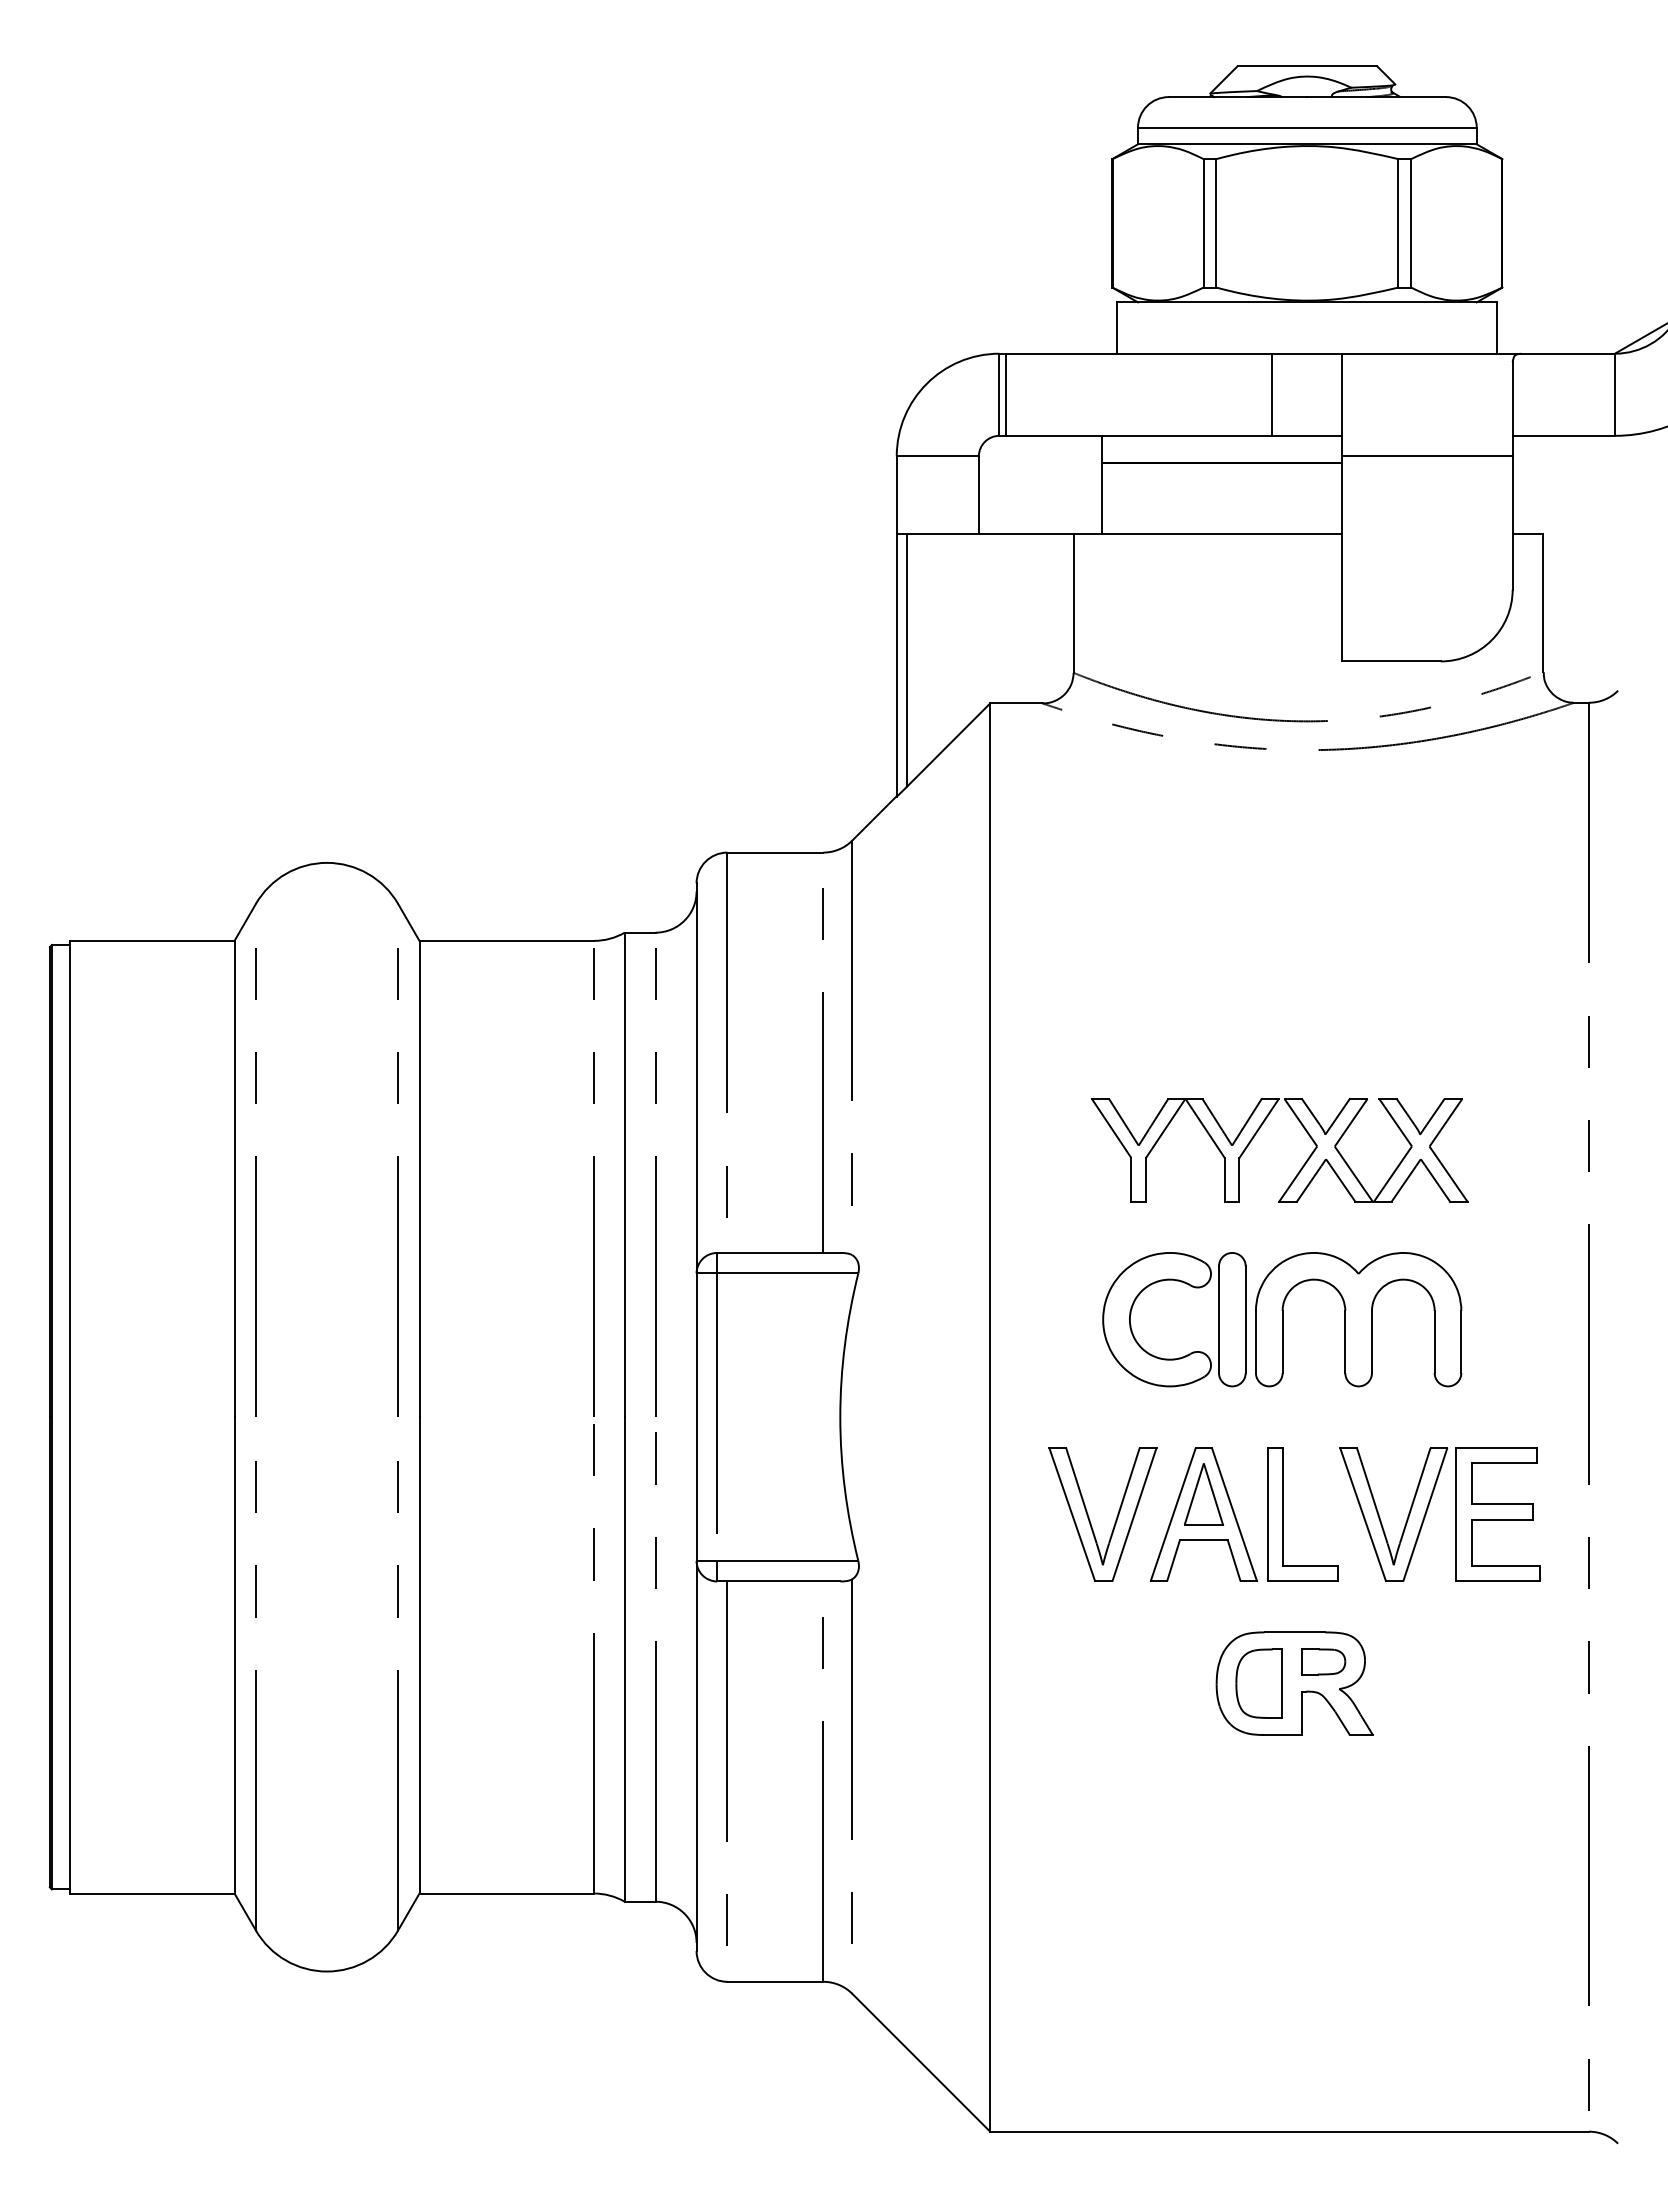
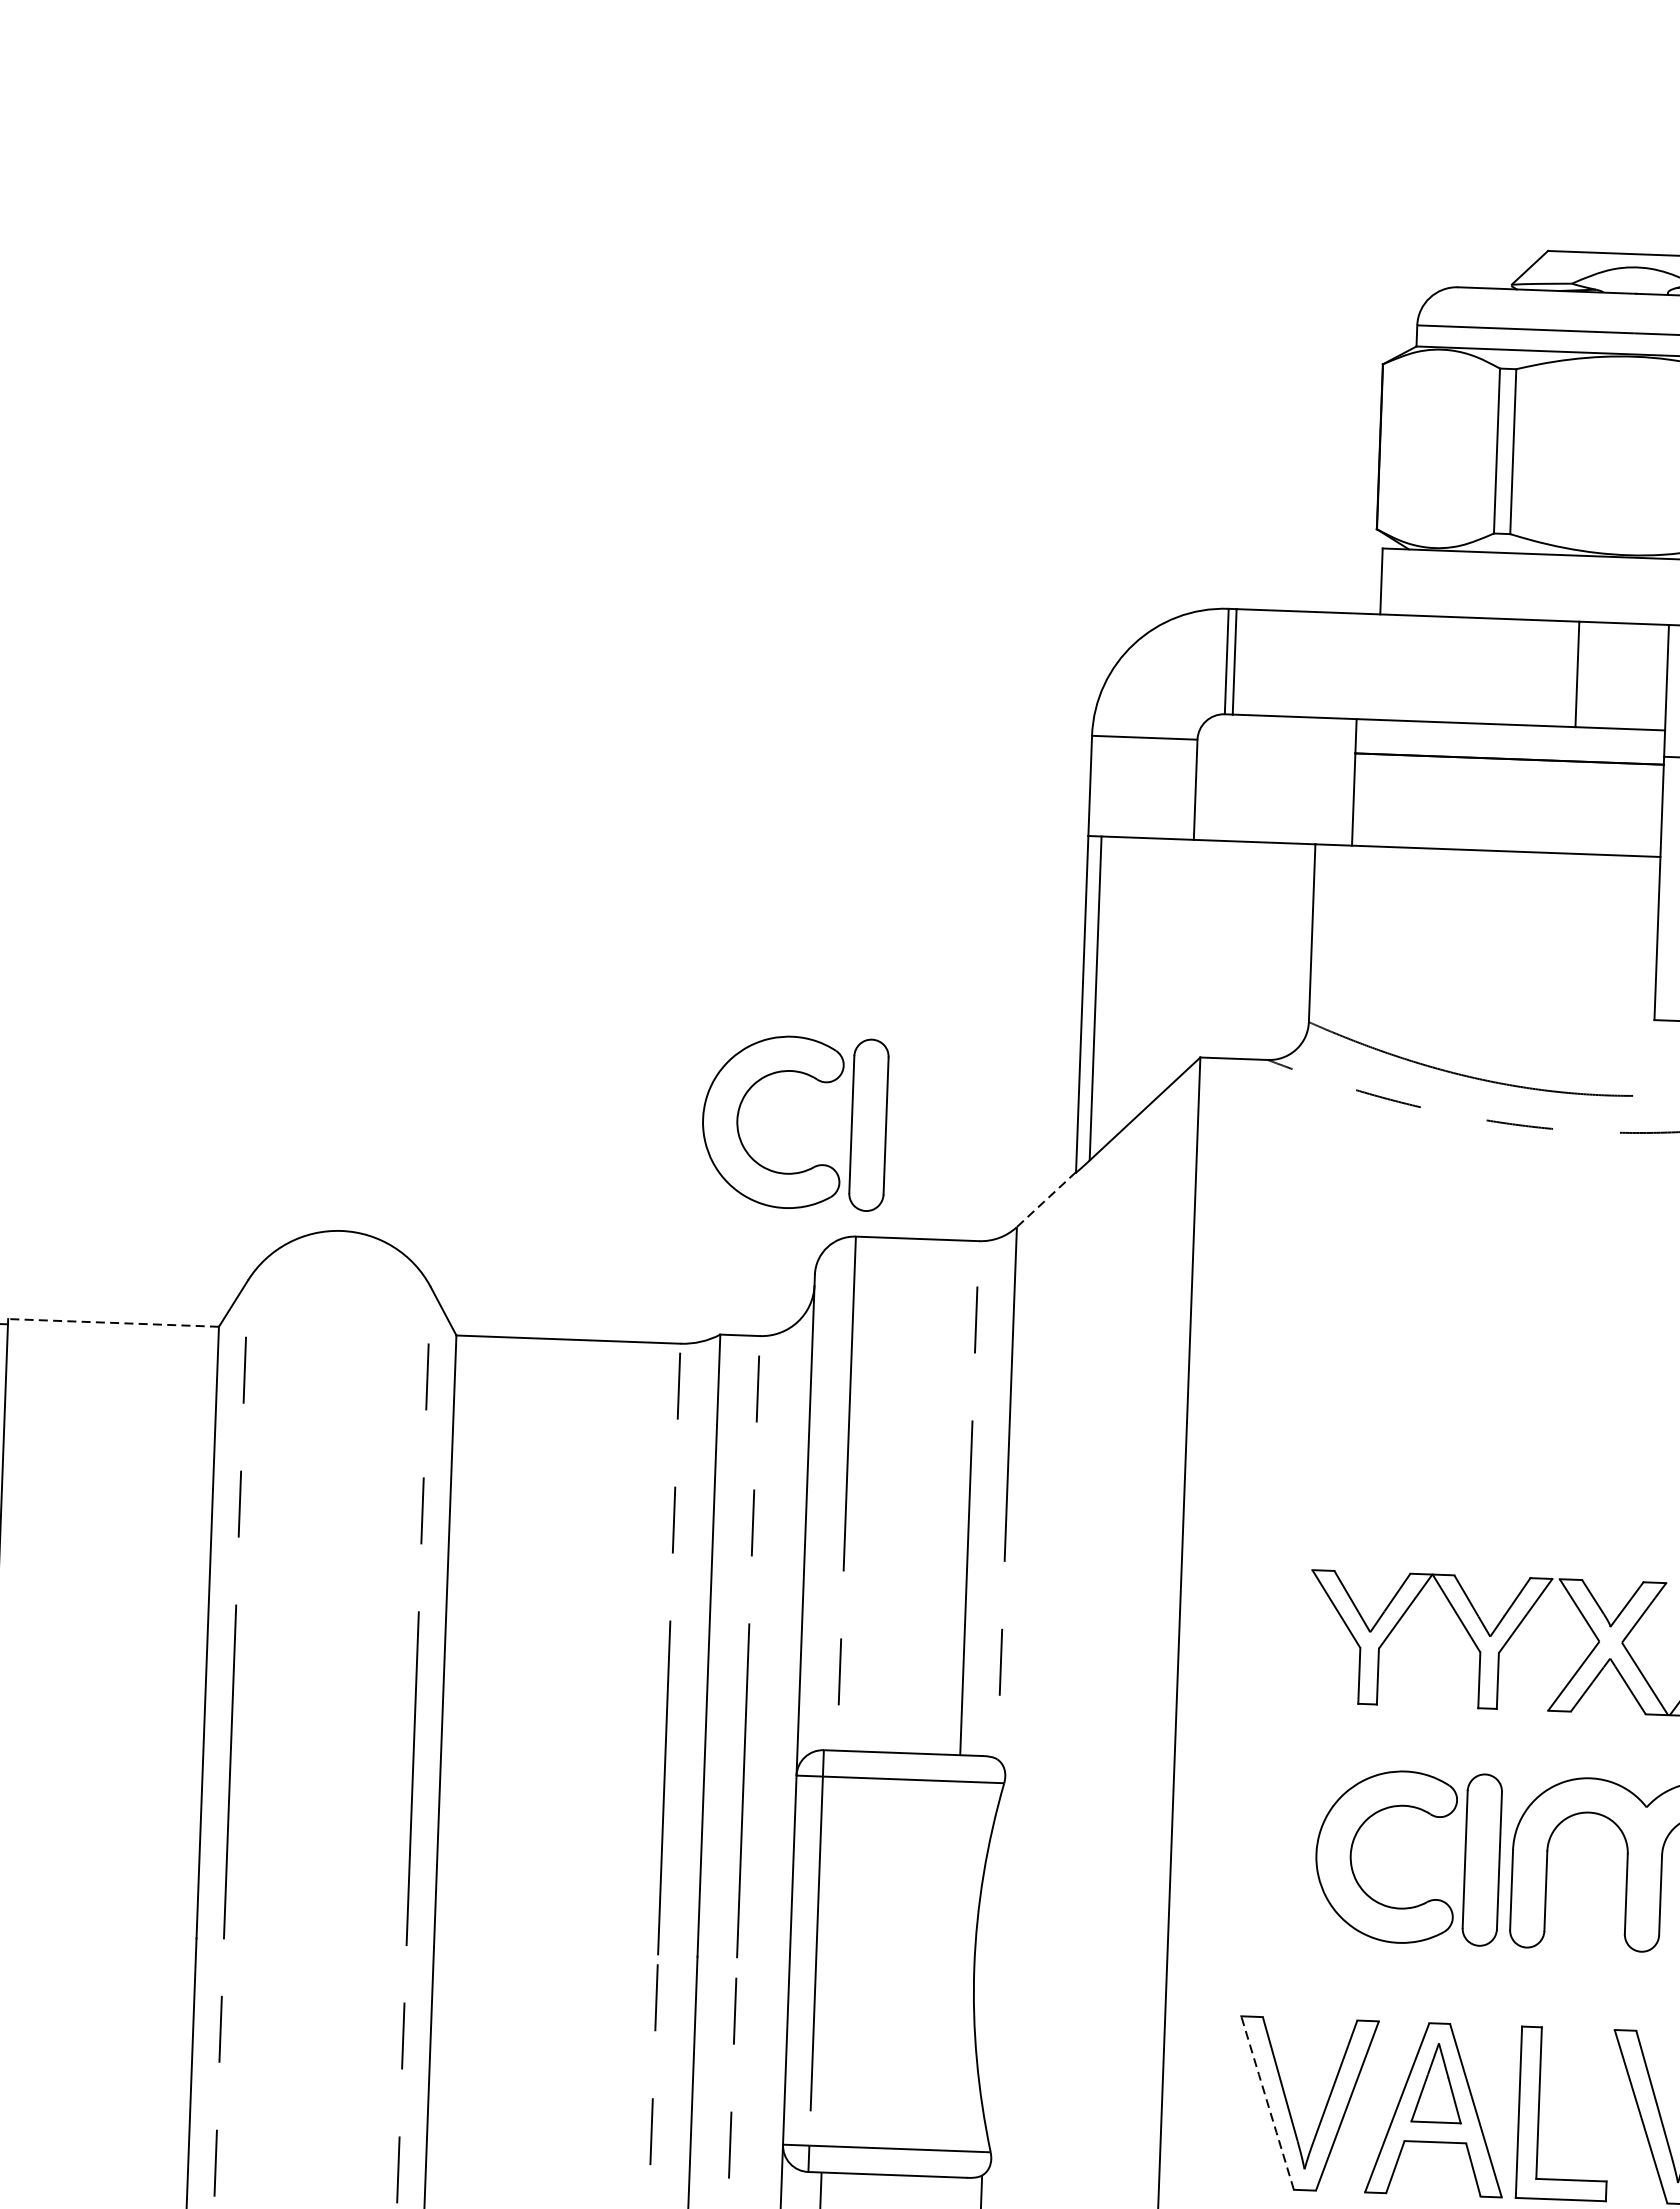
part: (692, 732) -> (816, 1080), added
line: (874, 818) -> (1046, 1199), solid -> dashed
line: (151, 940) -> (112, 1322), solid -> dashed
line: (1072, 1514) -> (1267, 2102), solid -> dashed

